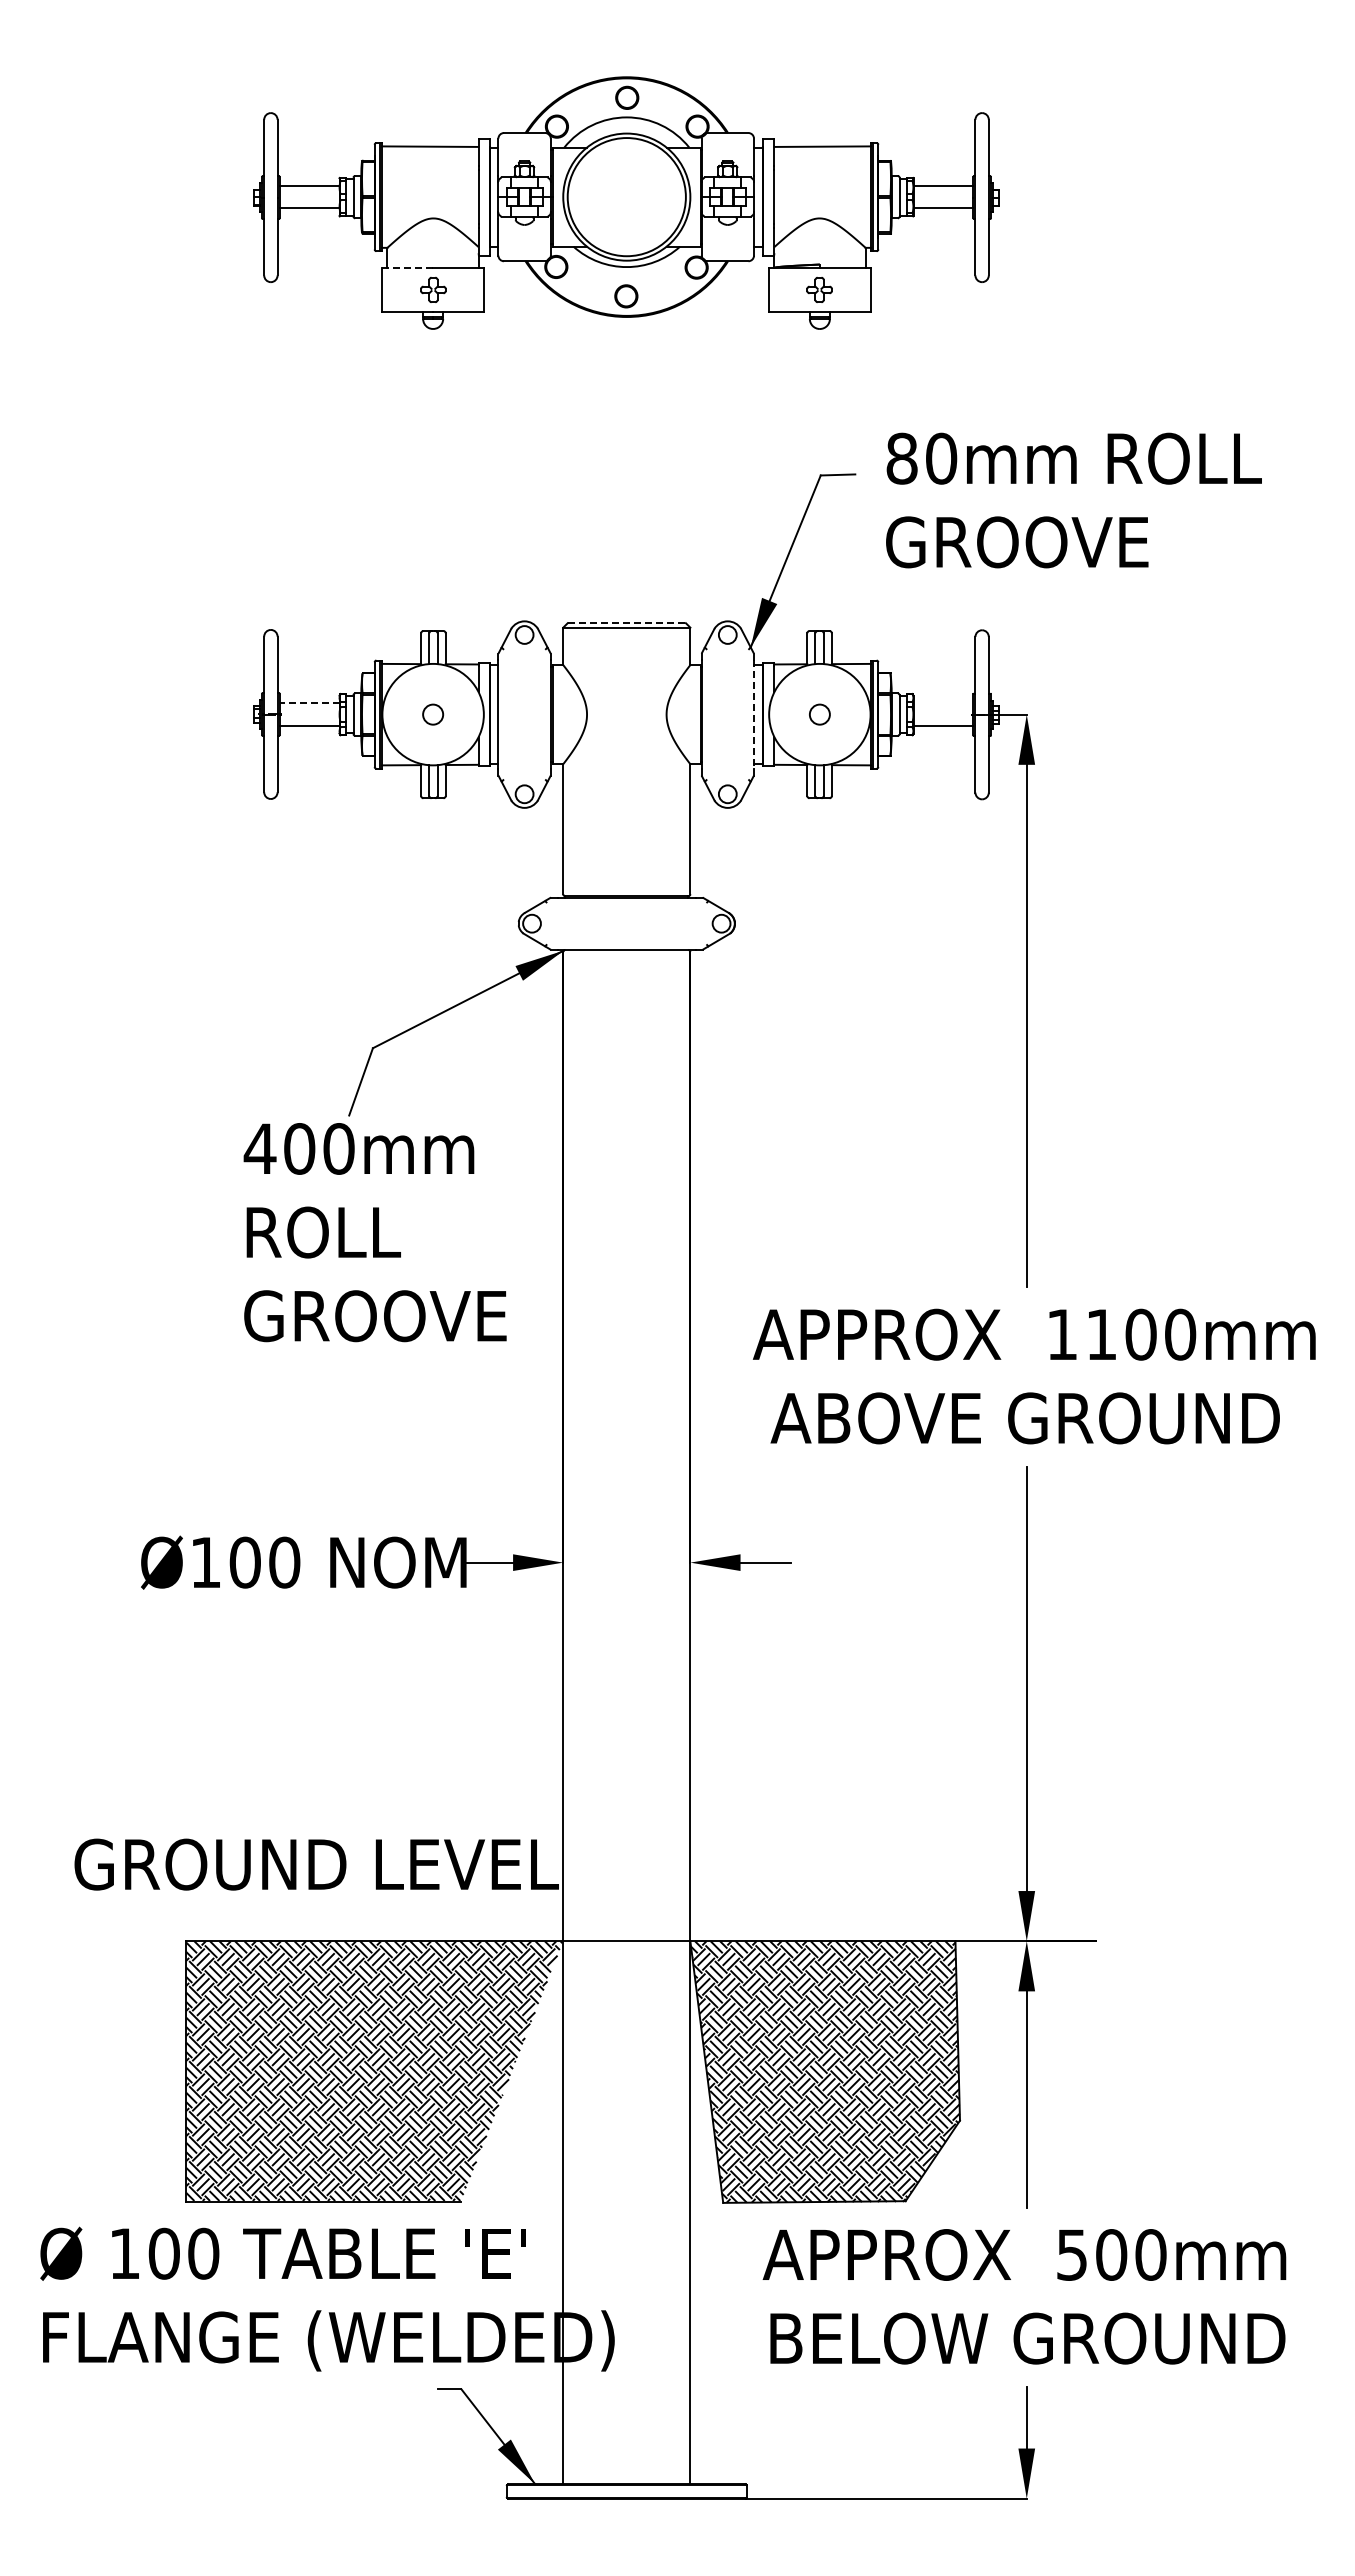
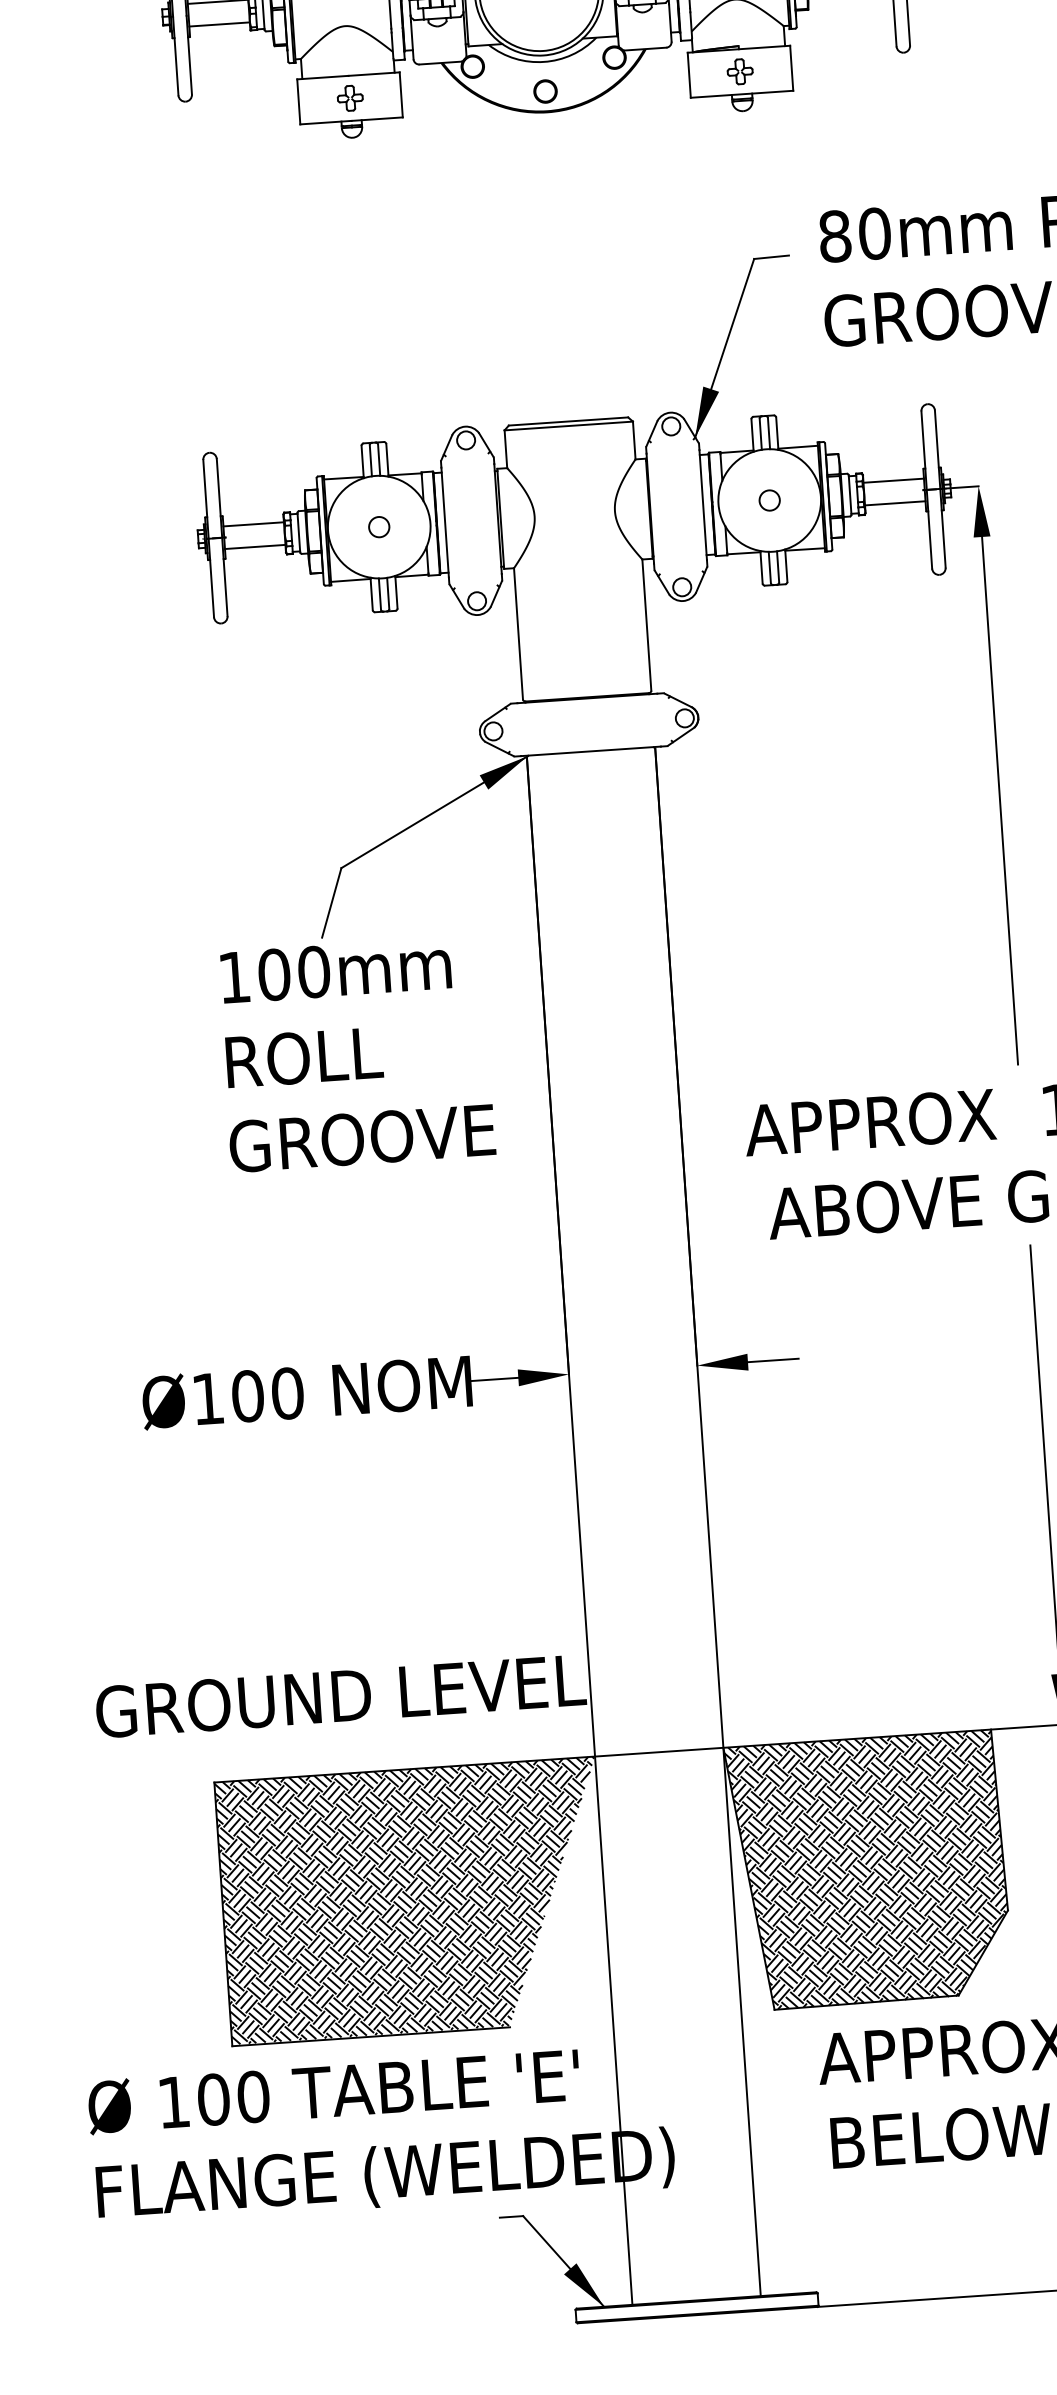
line: (407, 267) -> (322, 77), dashed -> solid
line: (627, 623) -> (569, 421), dashed -> solid
line: (309, 703) -> (253, 524), dashed -> solid
line: (943, 703) -> (893, 480), added
line: (754, 715) -> (703, 505), dashed -> solid
text: (259, 1148) -> (233, 977), 400mm^JROLL^JGROOVE -> 100mm^JROLL^JGROOVE

